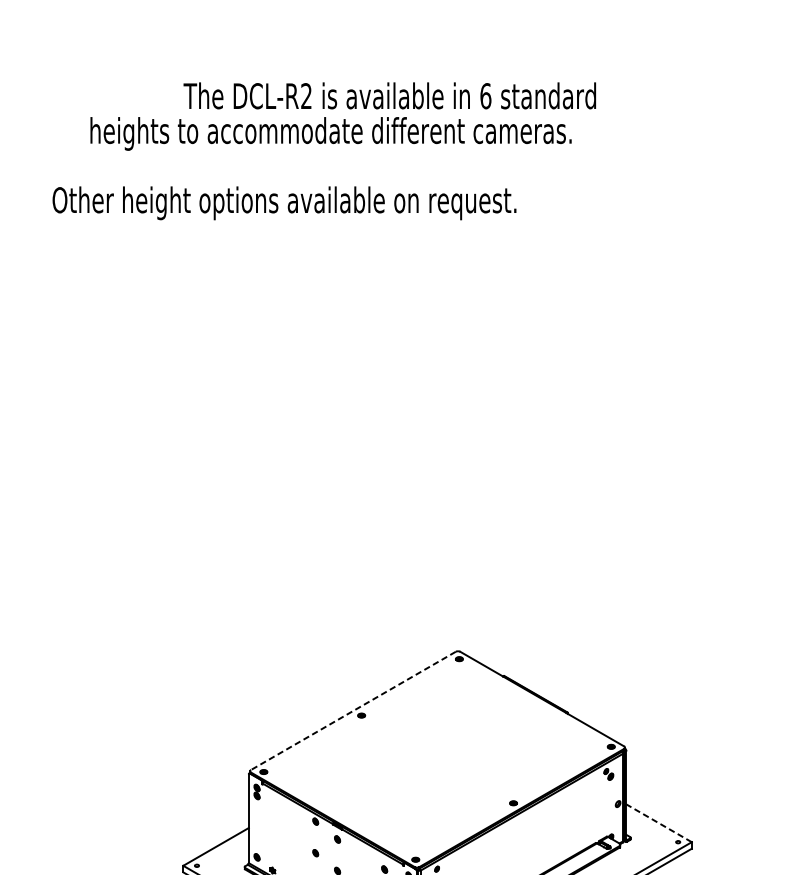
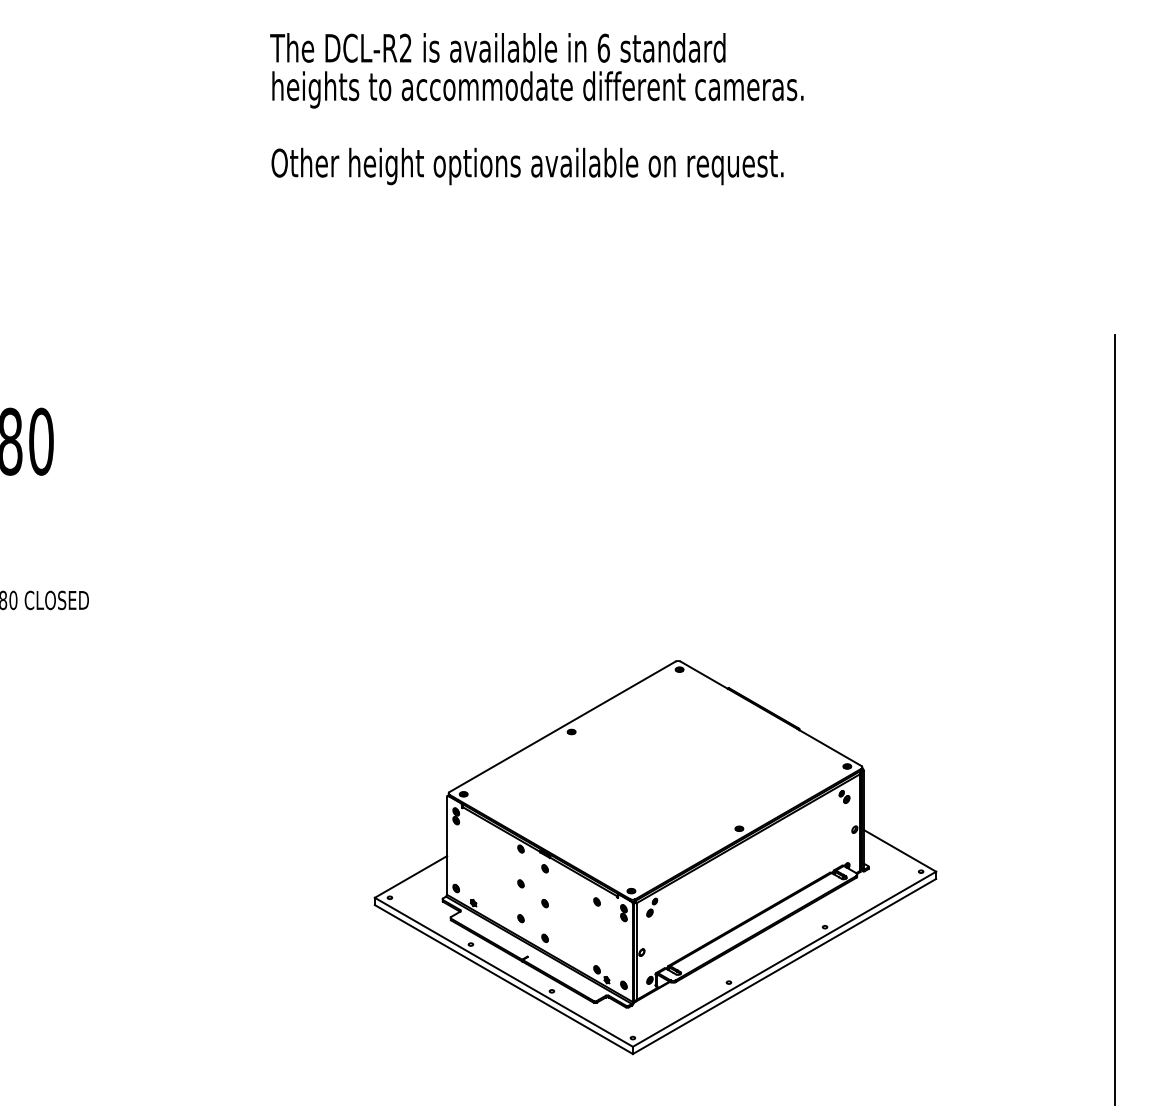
text: (389, 95) -> (497, 47), moved
text: (284, 203) -> (527, 166), moved
line: (353, 711) -> (562, 727), dashed -> solid
line: (659, 822) -> (900, 850), dashed -> solid

